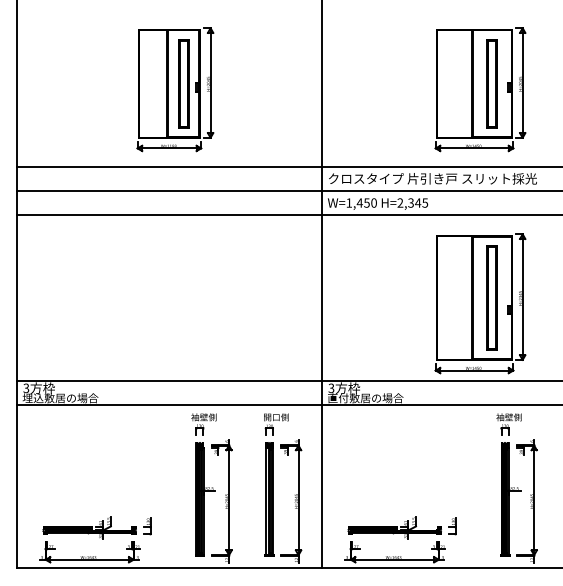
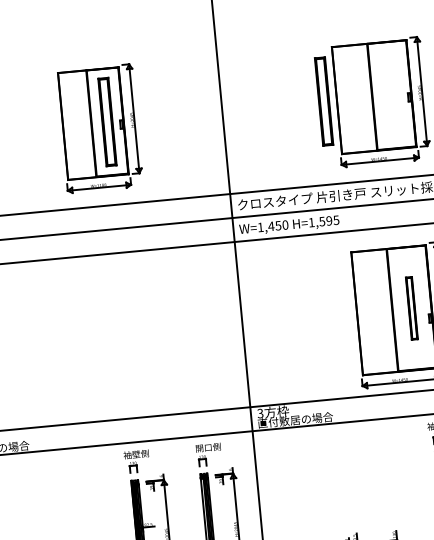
part: (491, 83) -> (323, 101), moved
part: (175, 89) -> (99, 128), moved
text: (409, 202) -> (320, 221), H=2,345 -> H=1,595
part: (491, 297) -> (411, 308), size x0.6

